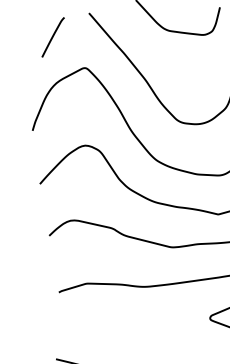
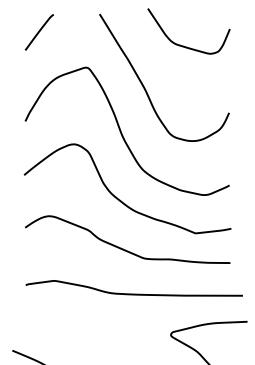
line: (52, 37) -> (38, 32), moved

